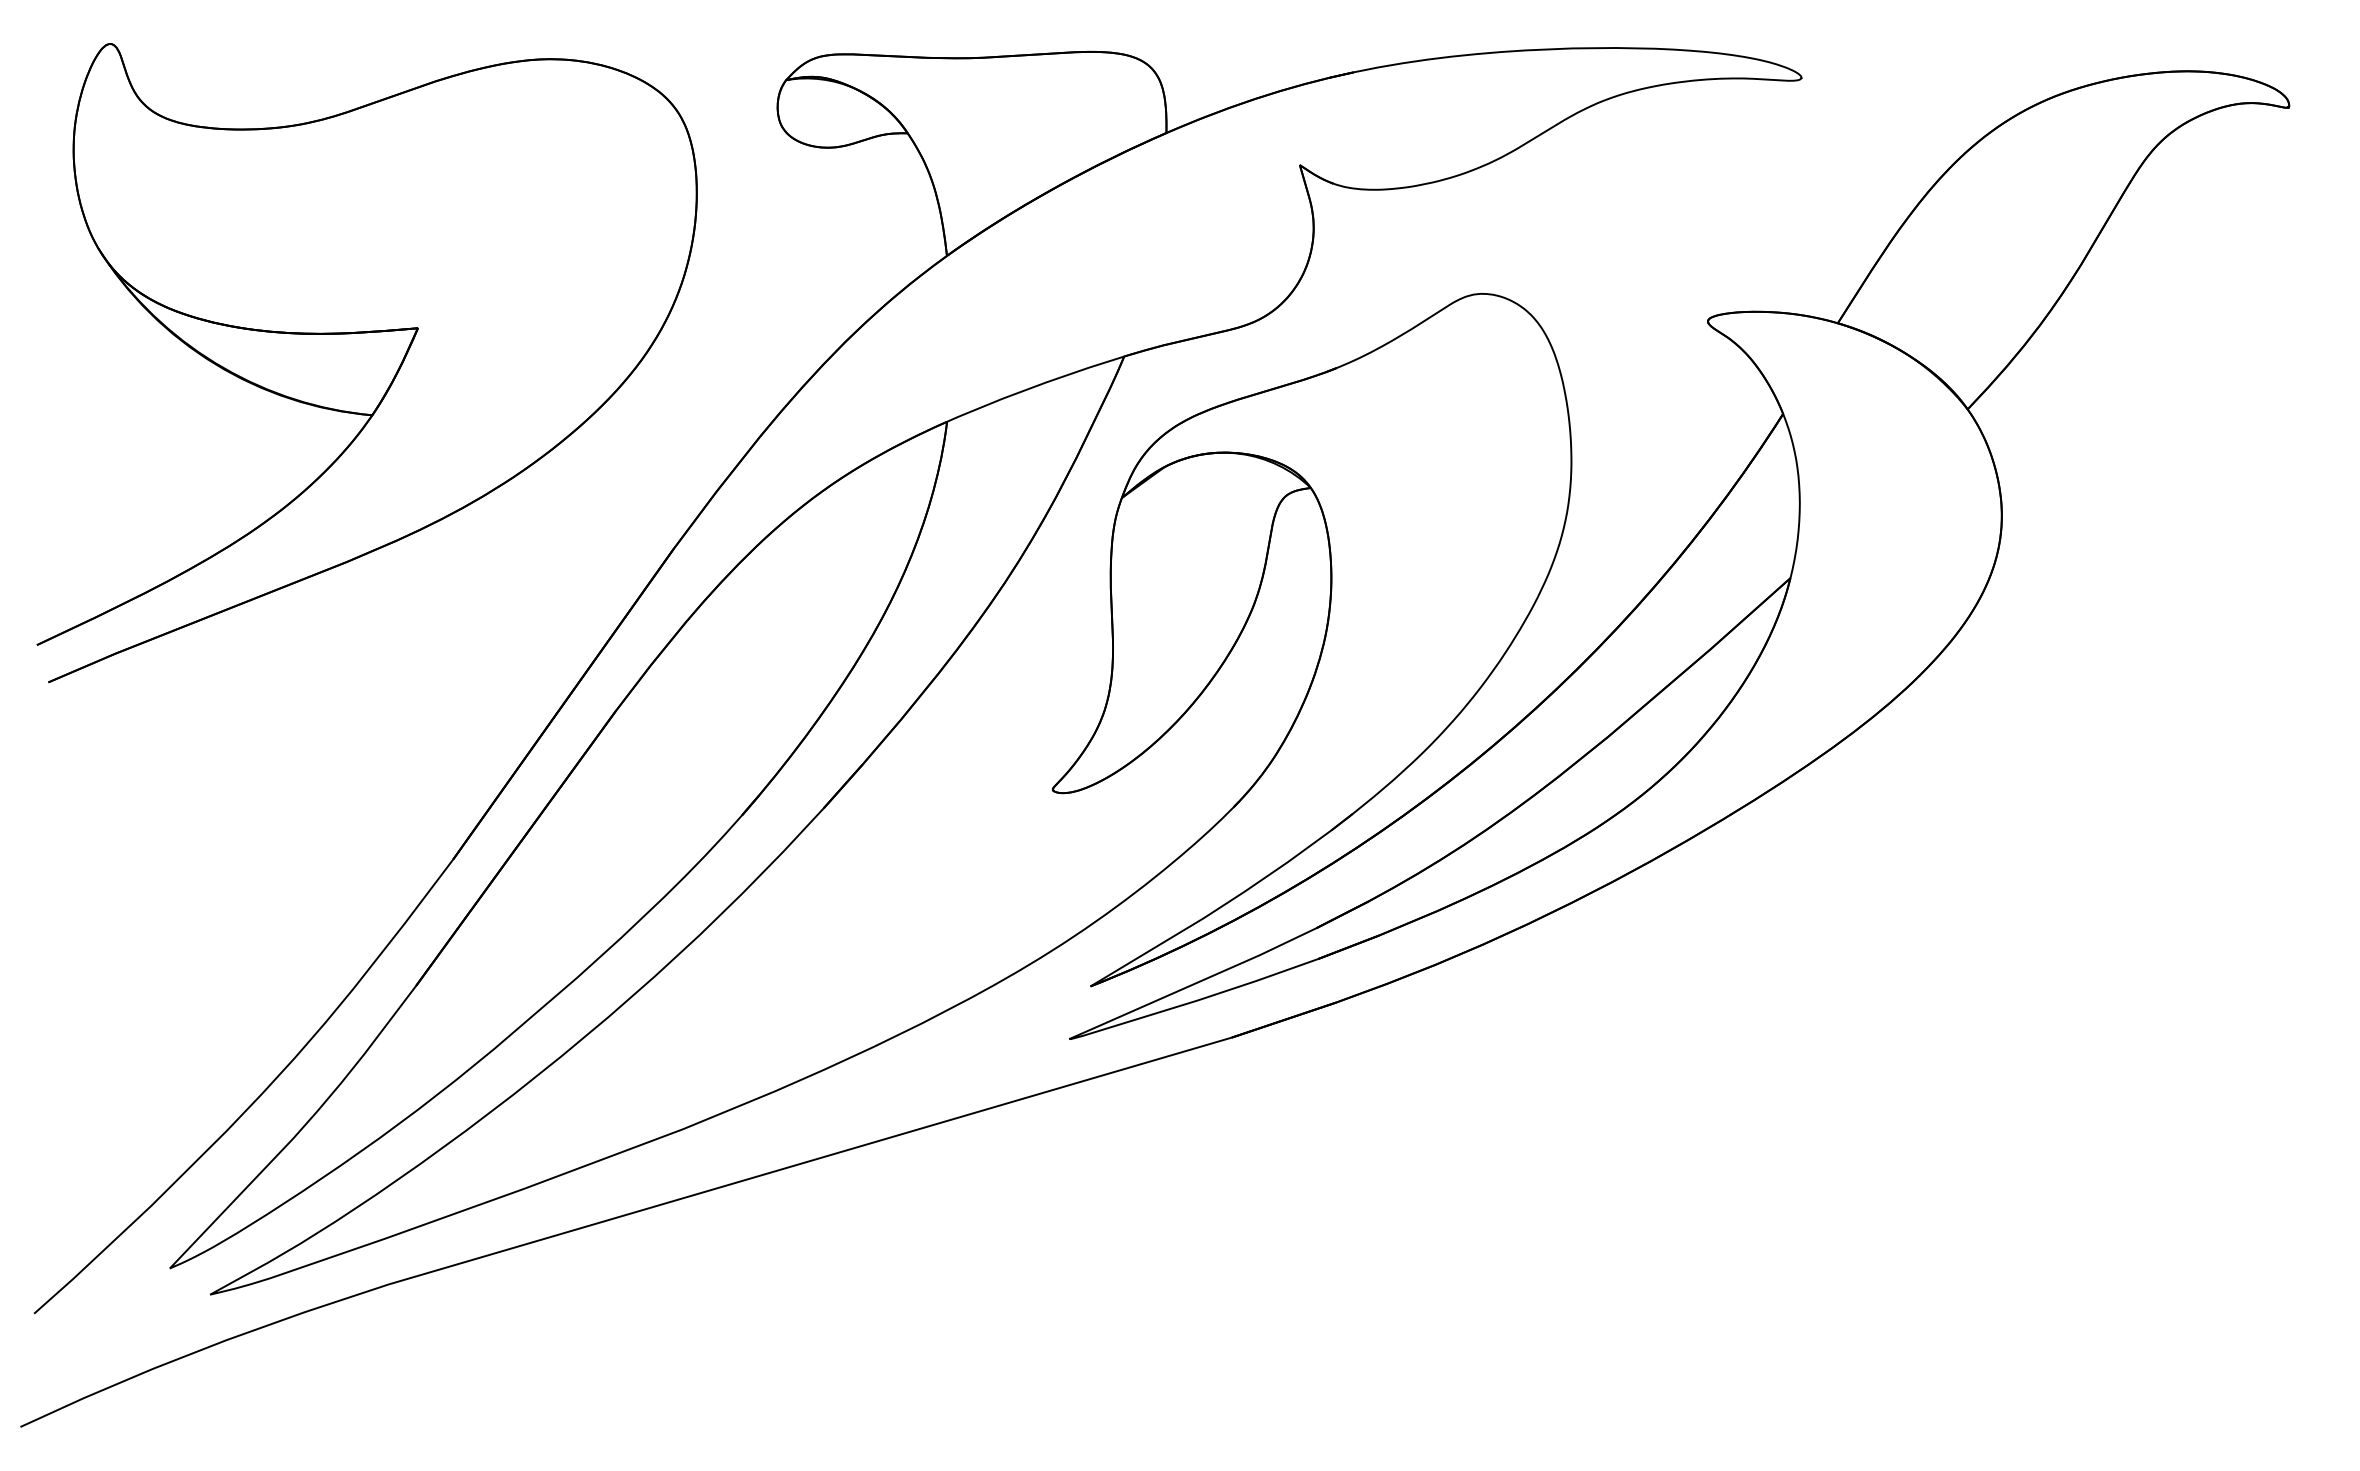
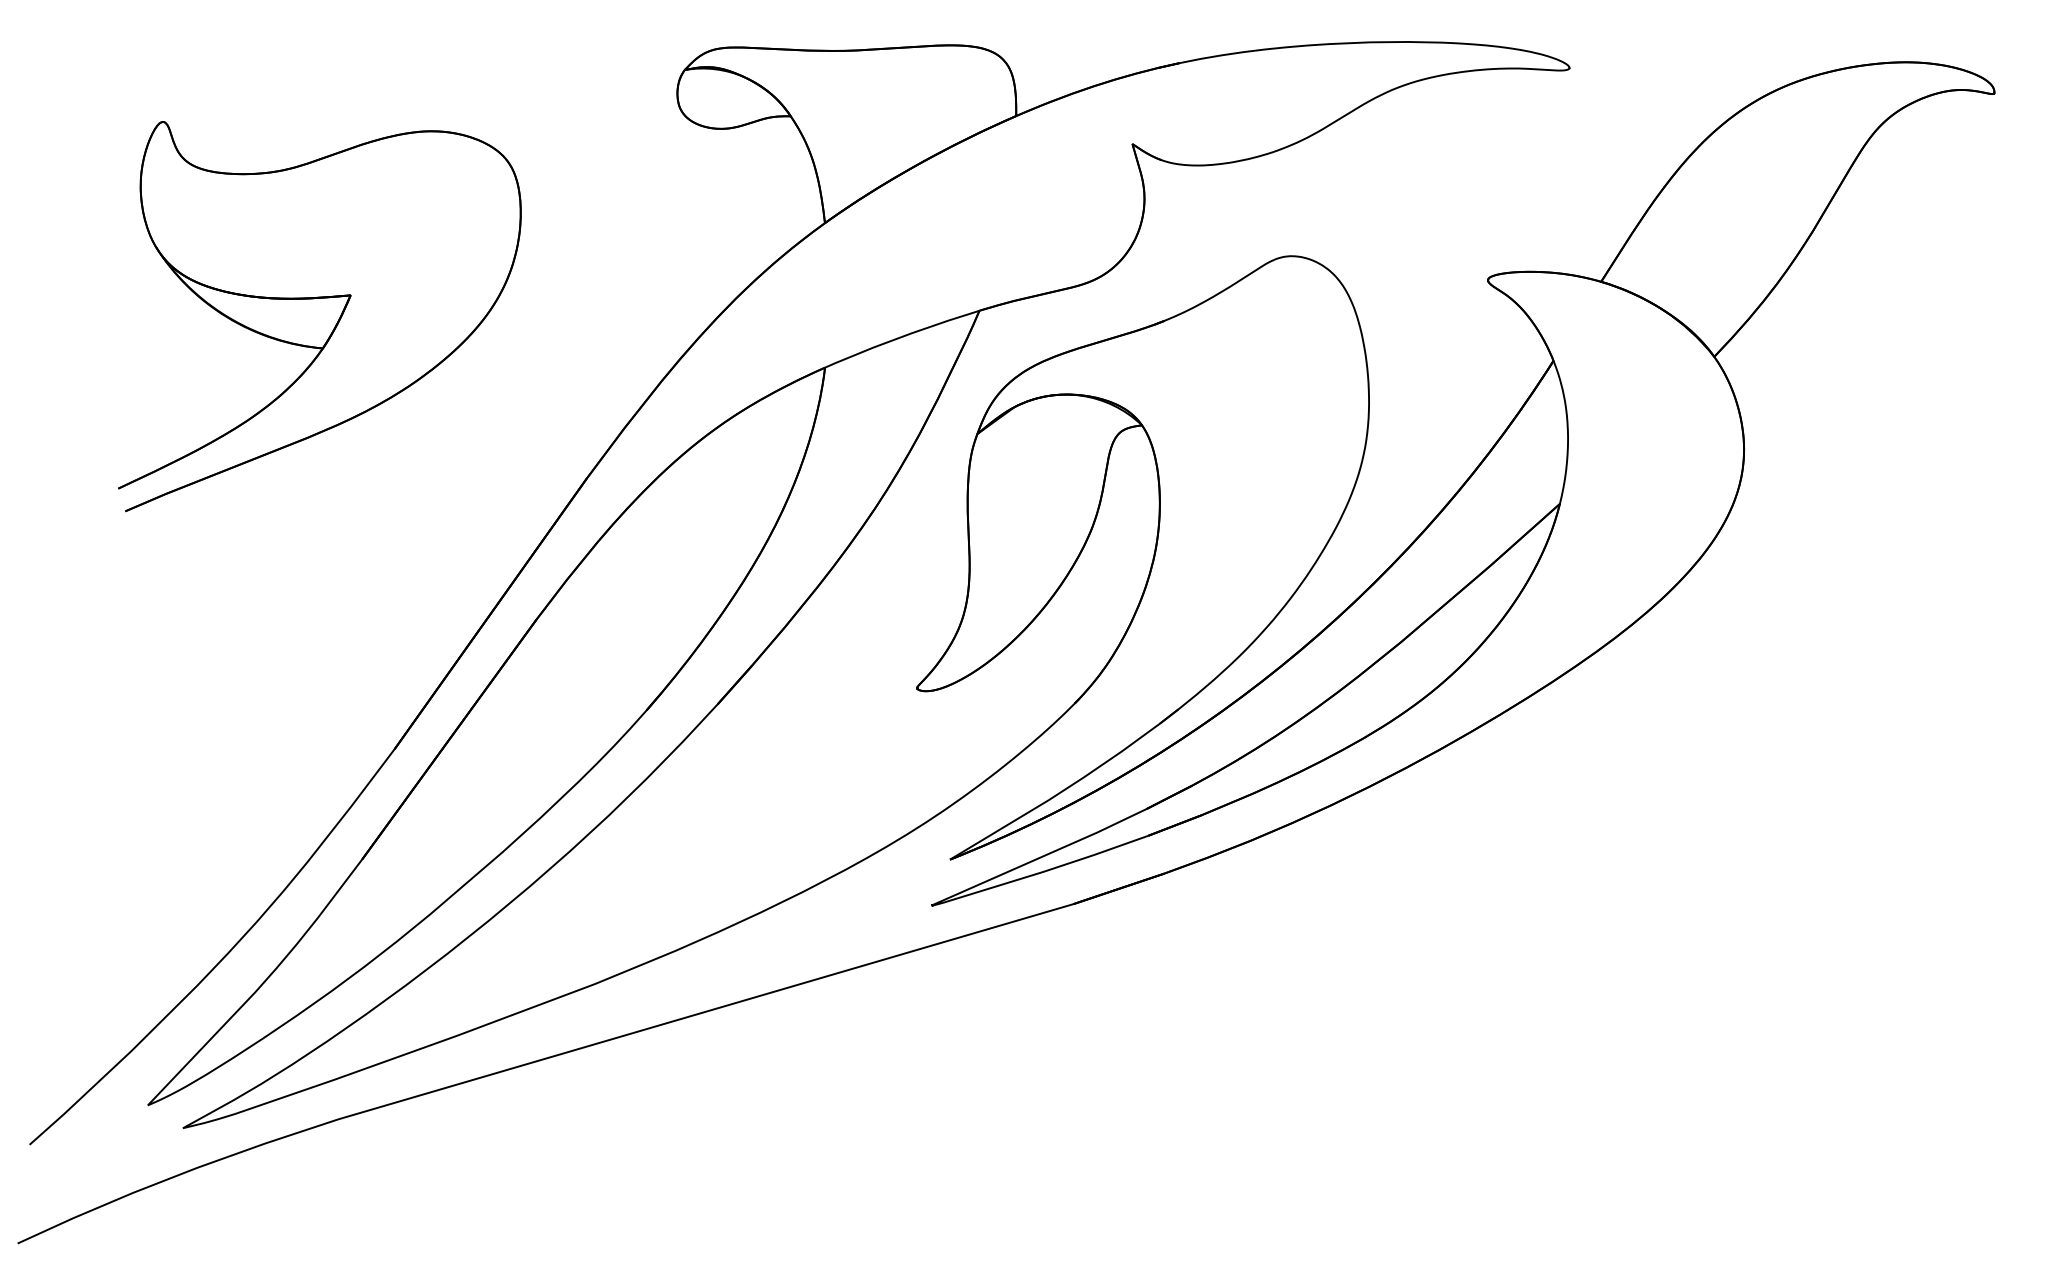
part: (366, 363) -> (319, 316), size x0.7

